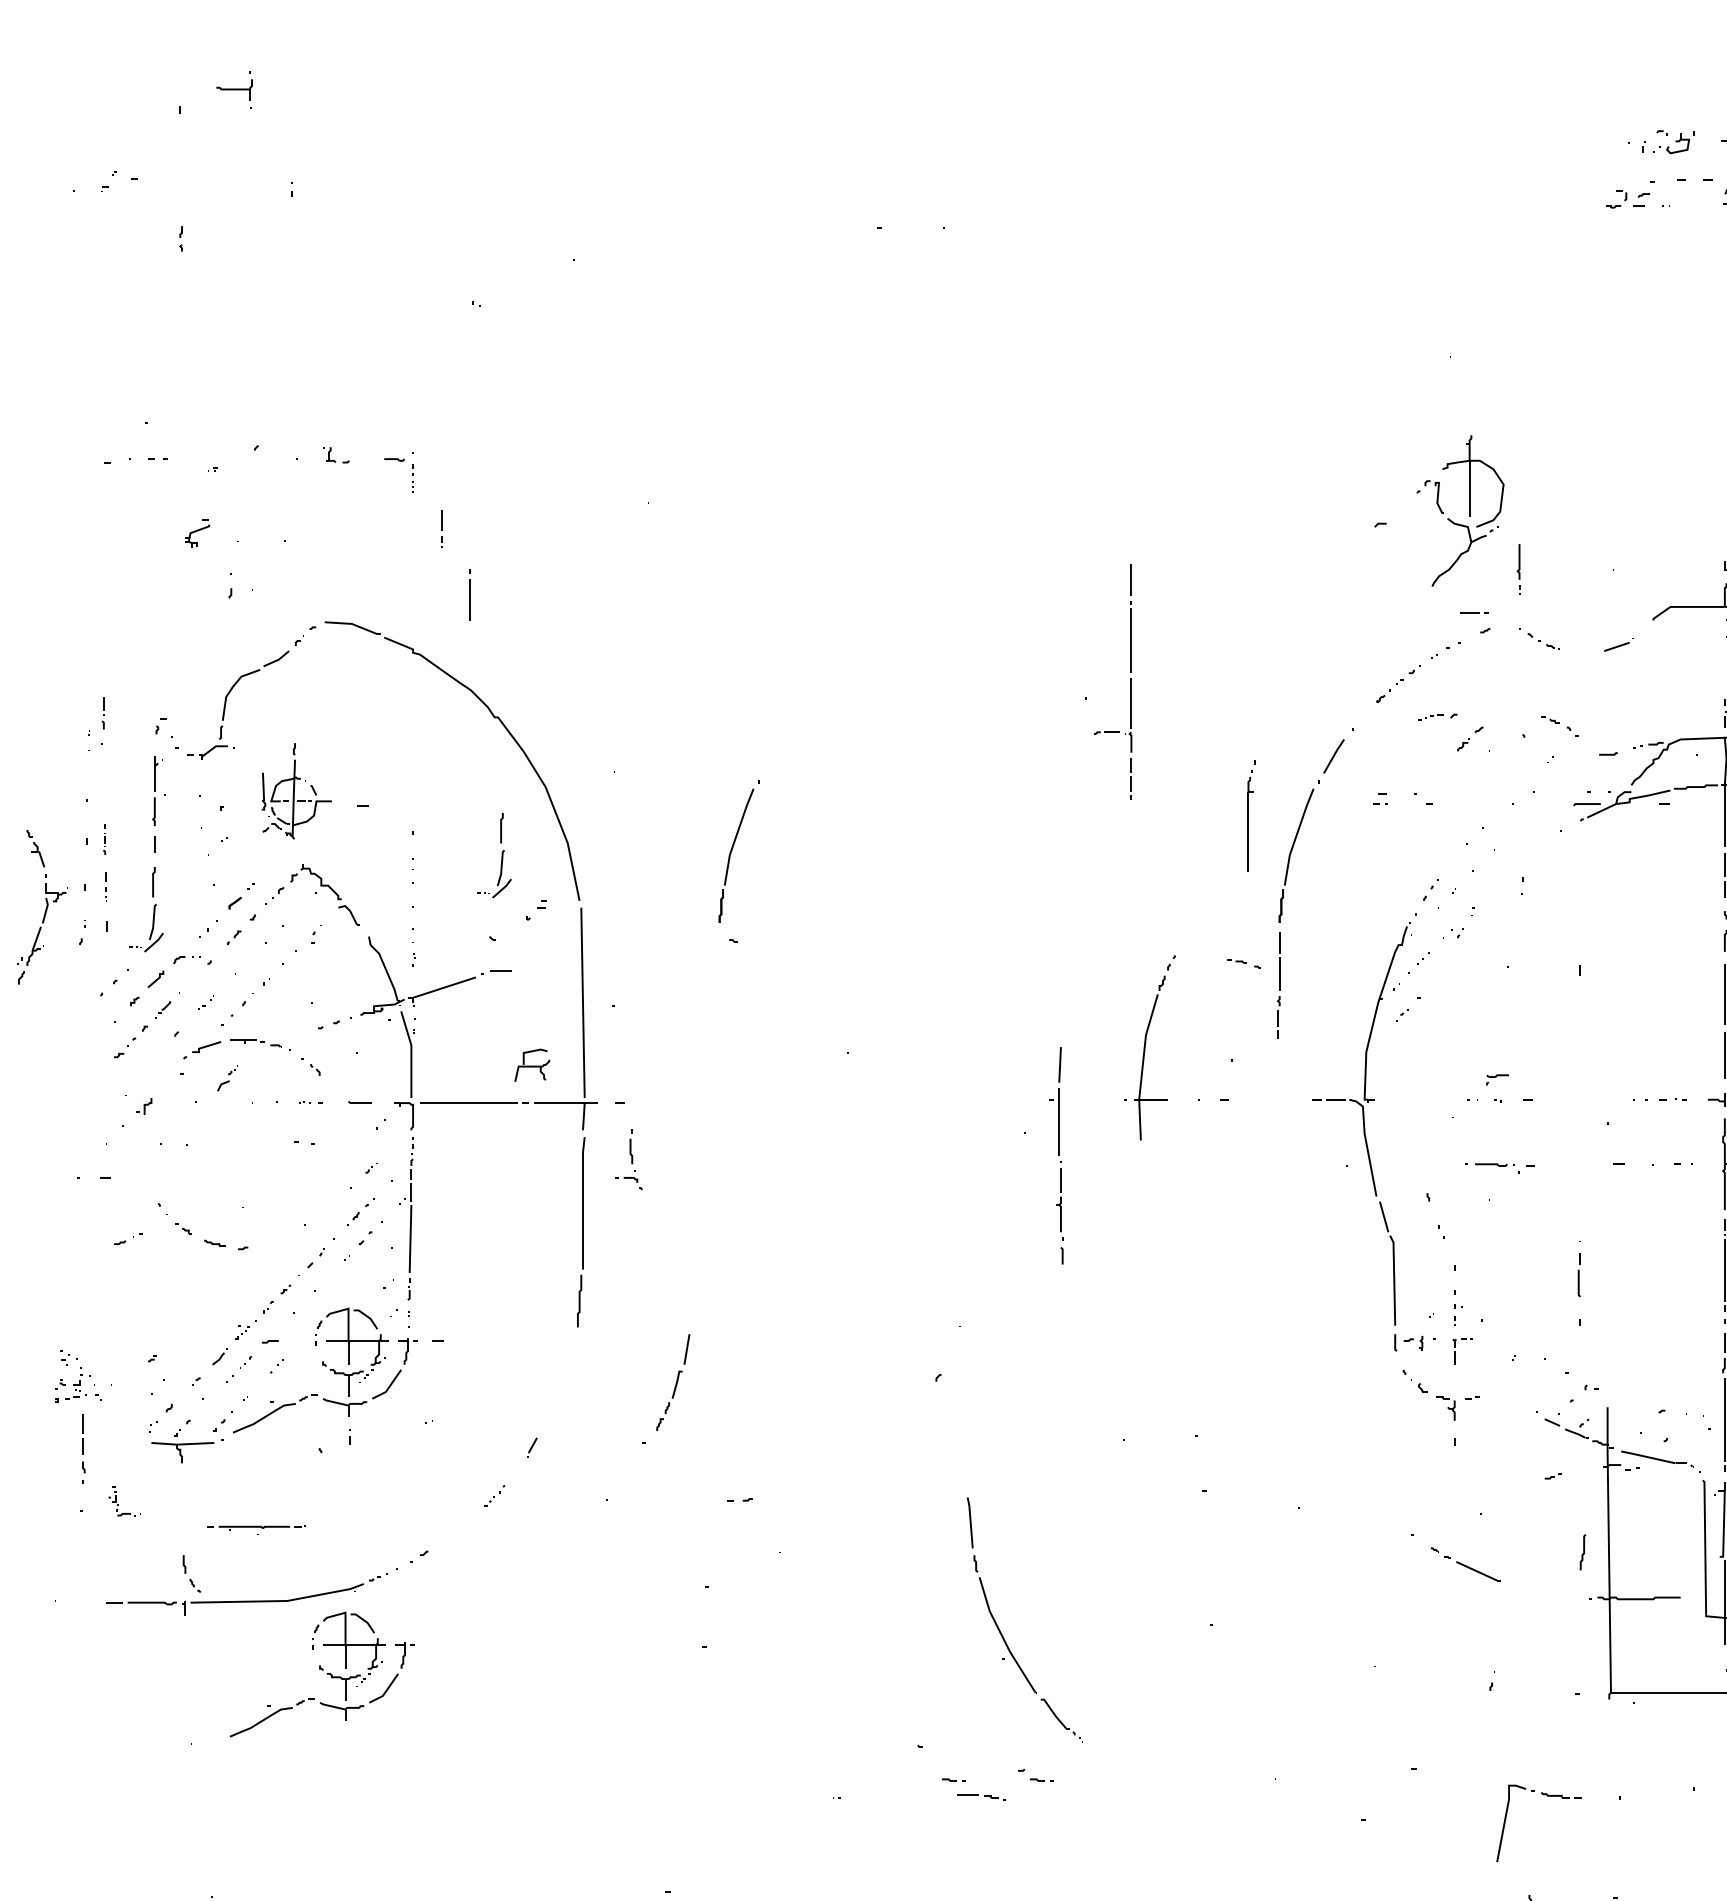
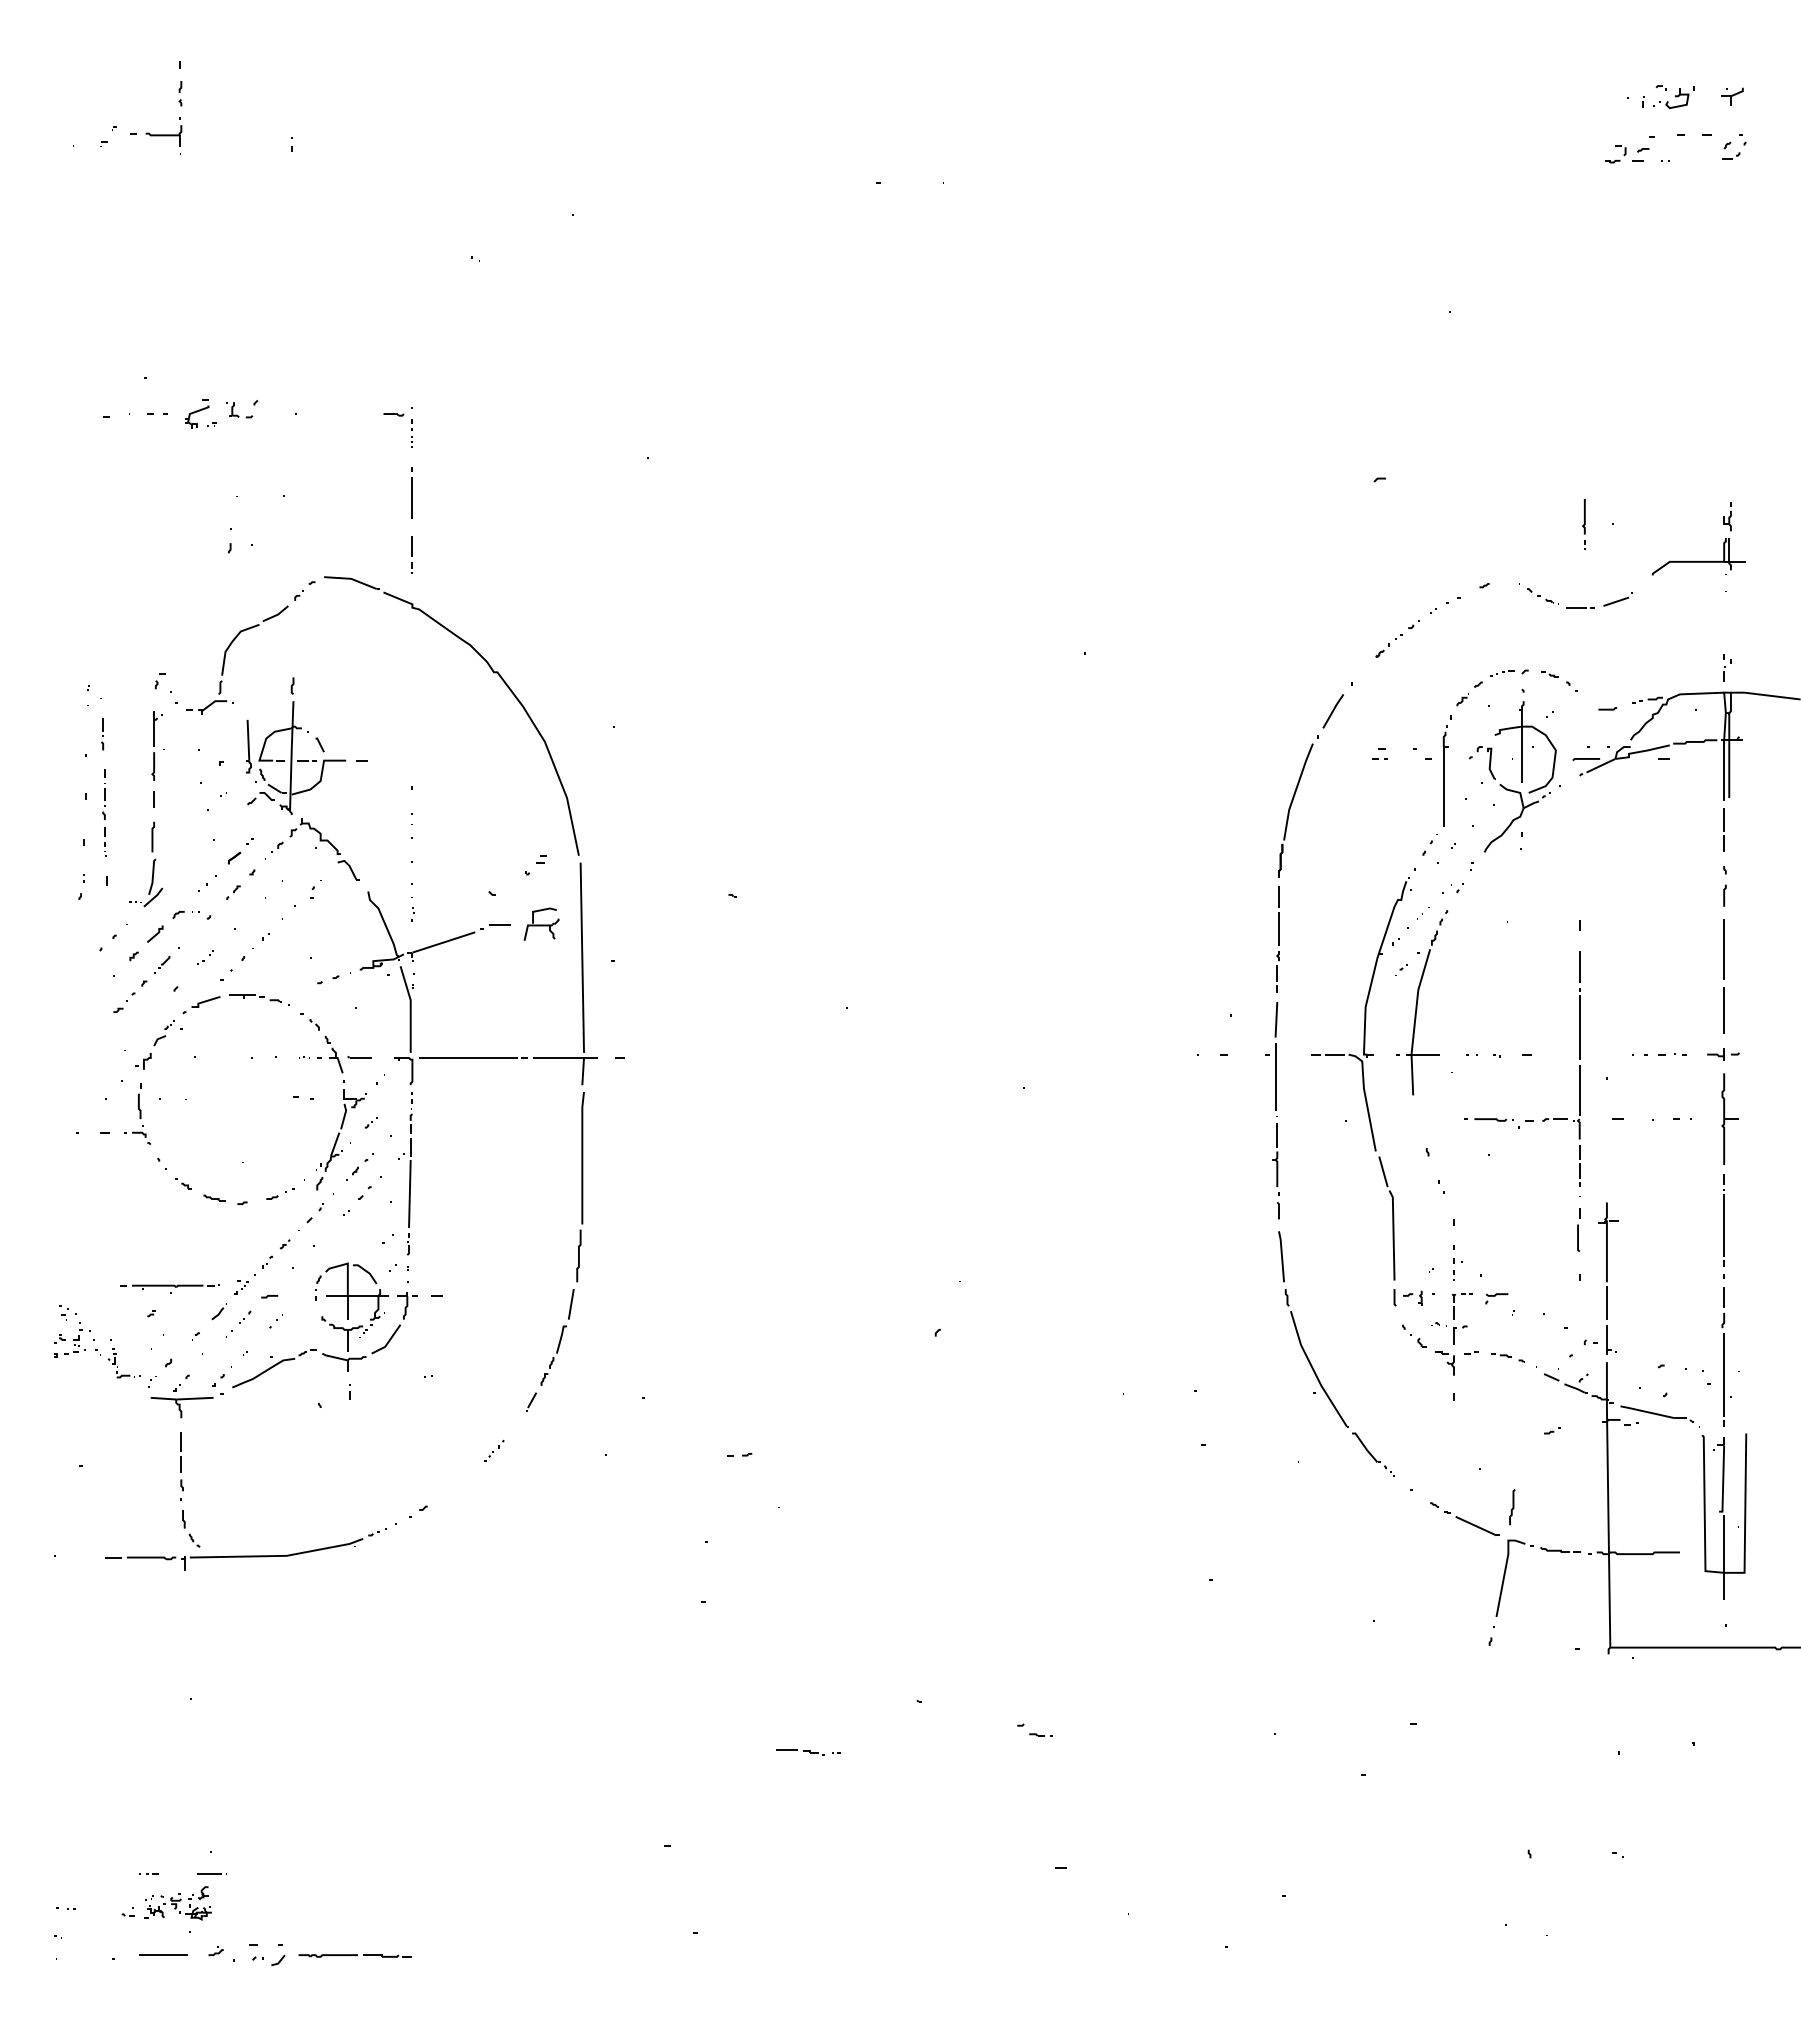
part: (234, 89) -> (163, 135), moved
part: (181, 238) -> (180, 93), moved
part: (336, 455) -> (239, 410), moved
part: (1469, 510) -> (1521, 776), moved
line: (441, 528) -> (411, 554), moved
part: (198, 532) -> (197, 413), moved
part: (1518, 569) -> (1583, 524), moved
line: (469, 594) -> (411, 492), moved
line: (1474, 612) -> (1580, 607), moved
part: (1131, 681) -> (1579, 1068), moved
part: (103, 713) -> (102, 734), moved
part: (1438, 716) -> (1509, 672), moved
part: (297, 790) -> (296, 745), size x1.43
part: (1251, 815) -> (1446, 770), moved
part: (104, 839) -> (103, 794), size x1.67
part: (733, 848) -> (732, 803), removed
part: (501, 856) -> (500, 811), removed
part: (43, 907) -> (341, 1113), moved
part: (1243, 963) -> (1507, 1357), moved
part: (1150, 1047) -> (1422, 1002), moved
part: (532, 1064) -> (541, 923), moved
part: (227, 1078) -> (163, 1033), moved
part: (1497, 1079) -> (1496, 1298), moved
part: (1056, 1155) -> (1272, 1110), moved
part: (629, 1158) -> (137, 1113), moved
part: (128, 1238) -> (280, 1193), moved
part: (1609, 1323) -> (1608, 1278), added
part: (1450, 1378) -> (1449, 1333), added
part: (673, 1382) -> (557, 1337), moved
part: (83, 1448) -> (181, 1466), moved
part: (118, 1504) -> (117, 1366), moved
part: (256, 1529) -> (169, 1288), moved
curve: (1583, 1552) -> (1512, 1507), moved
part: (1001, 1631) -> (1312, 1365), moved
part: (322, 1674) -> (321, 1629), removed
part: (953, 1779) -> (952, 1734), removed
part: (1547, 1796) -> (1546, 1551), moved
part: (981, 1797) -> (800, 1752), moved

